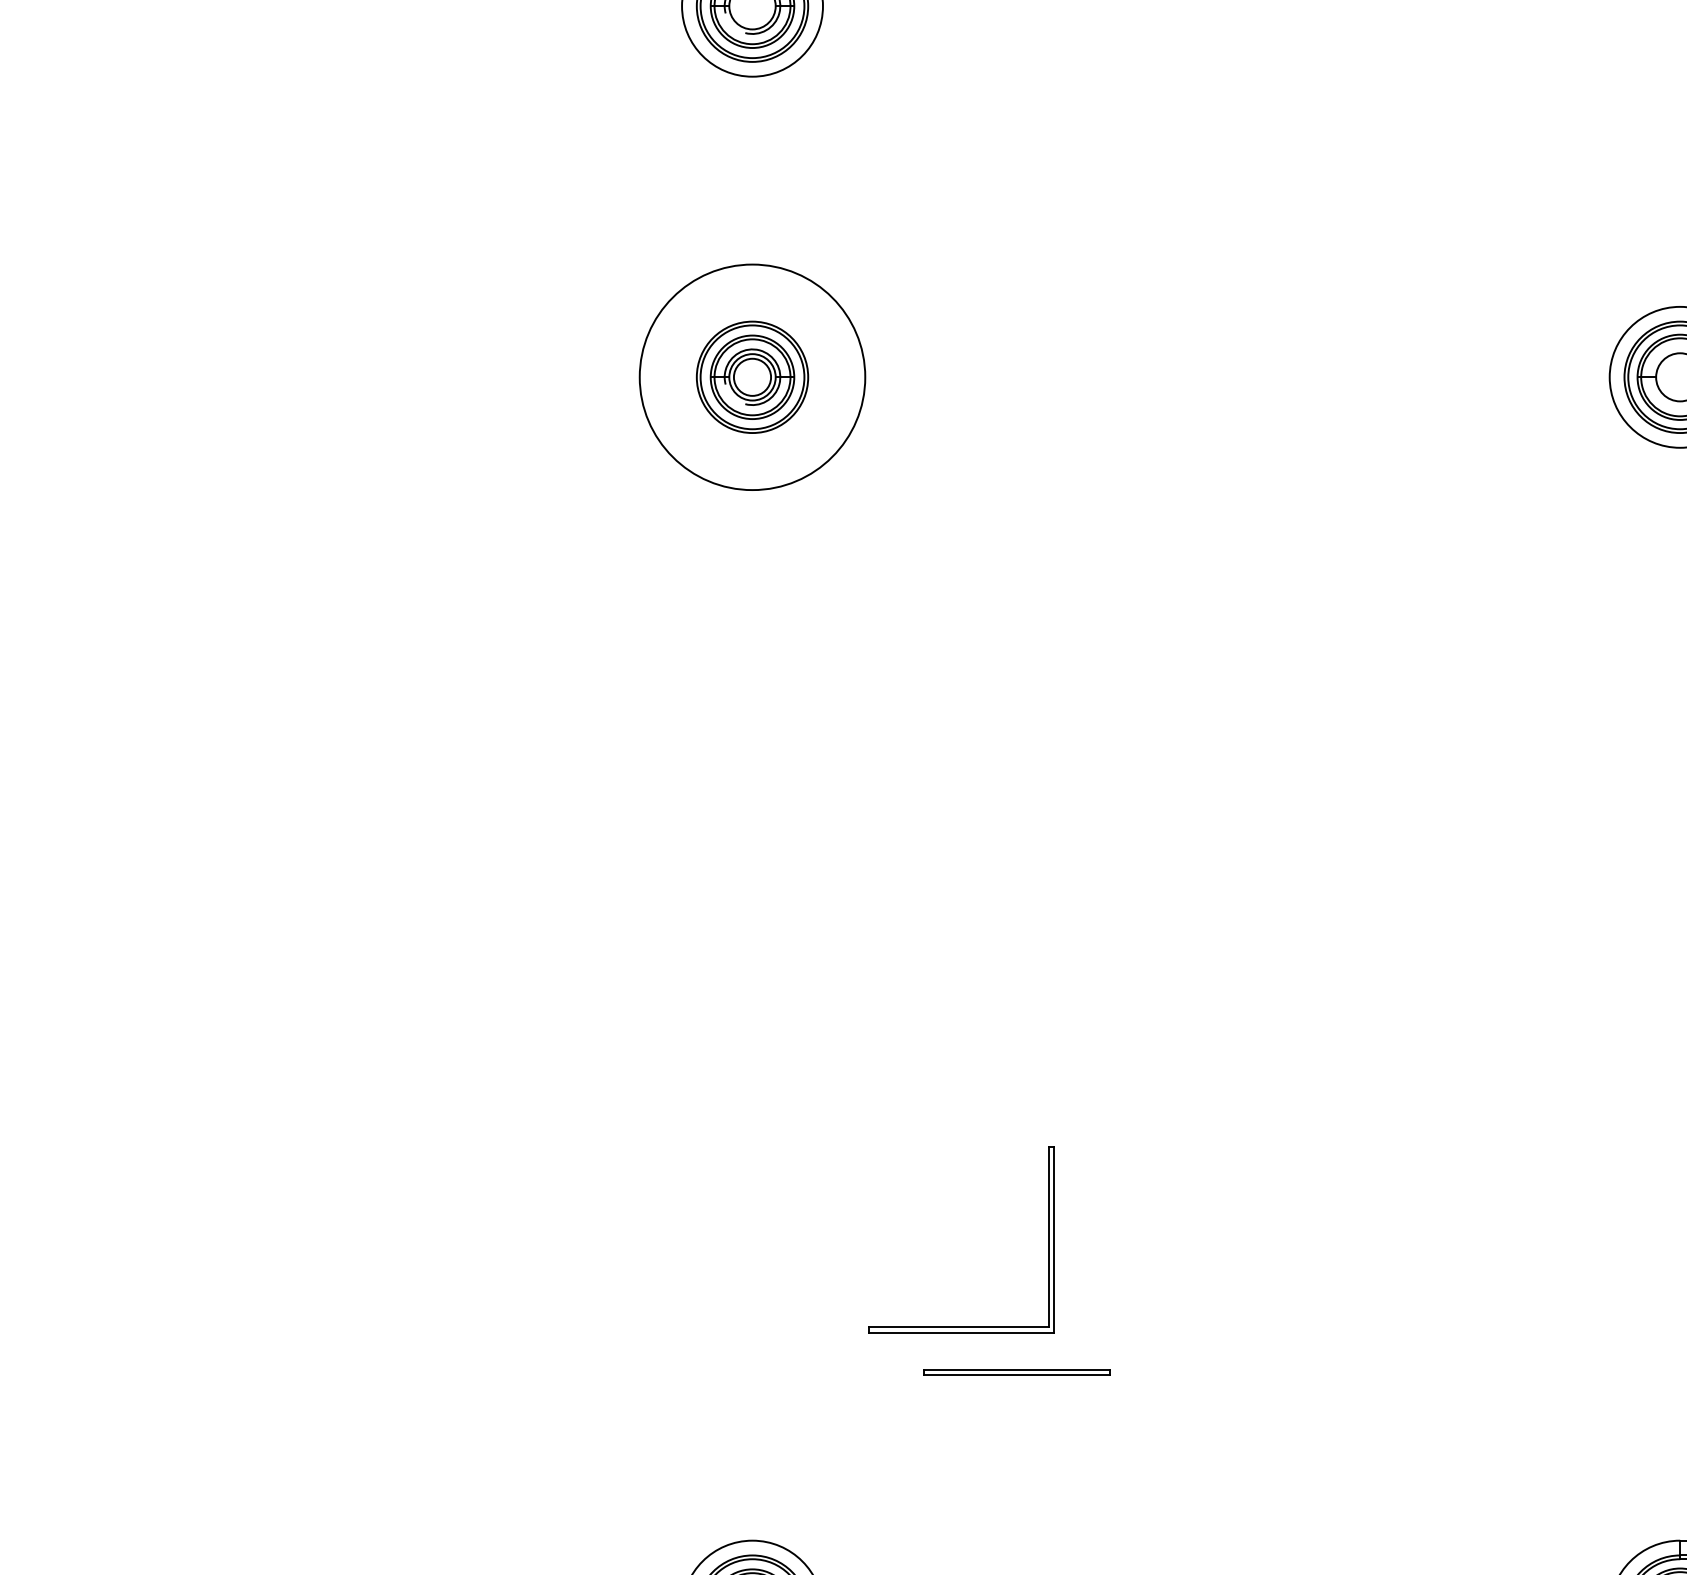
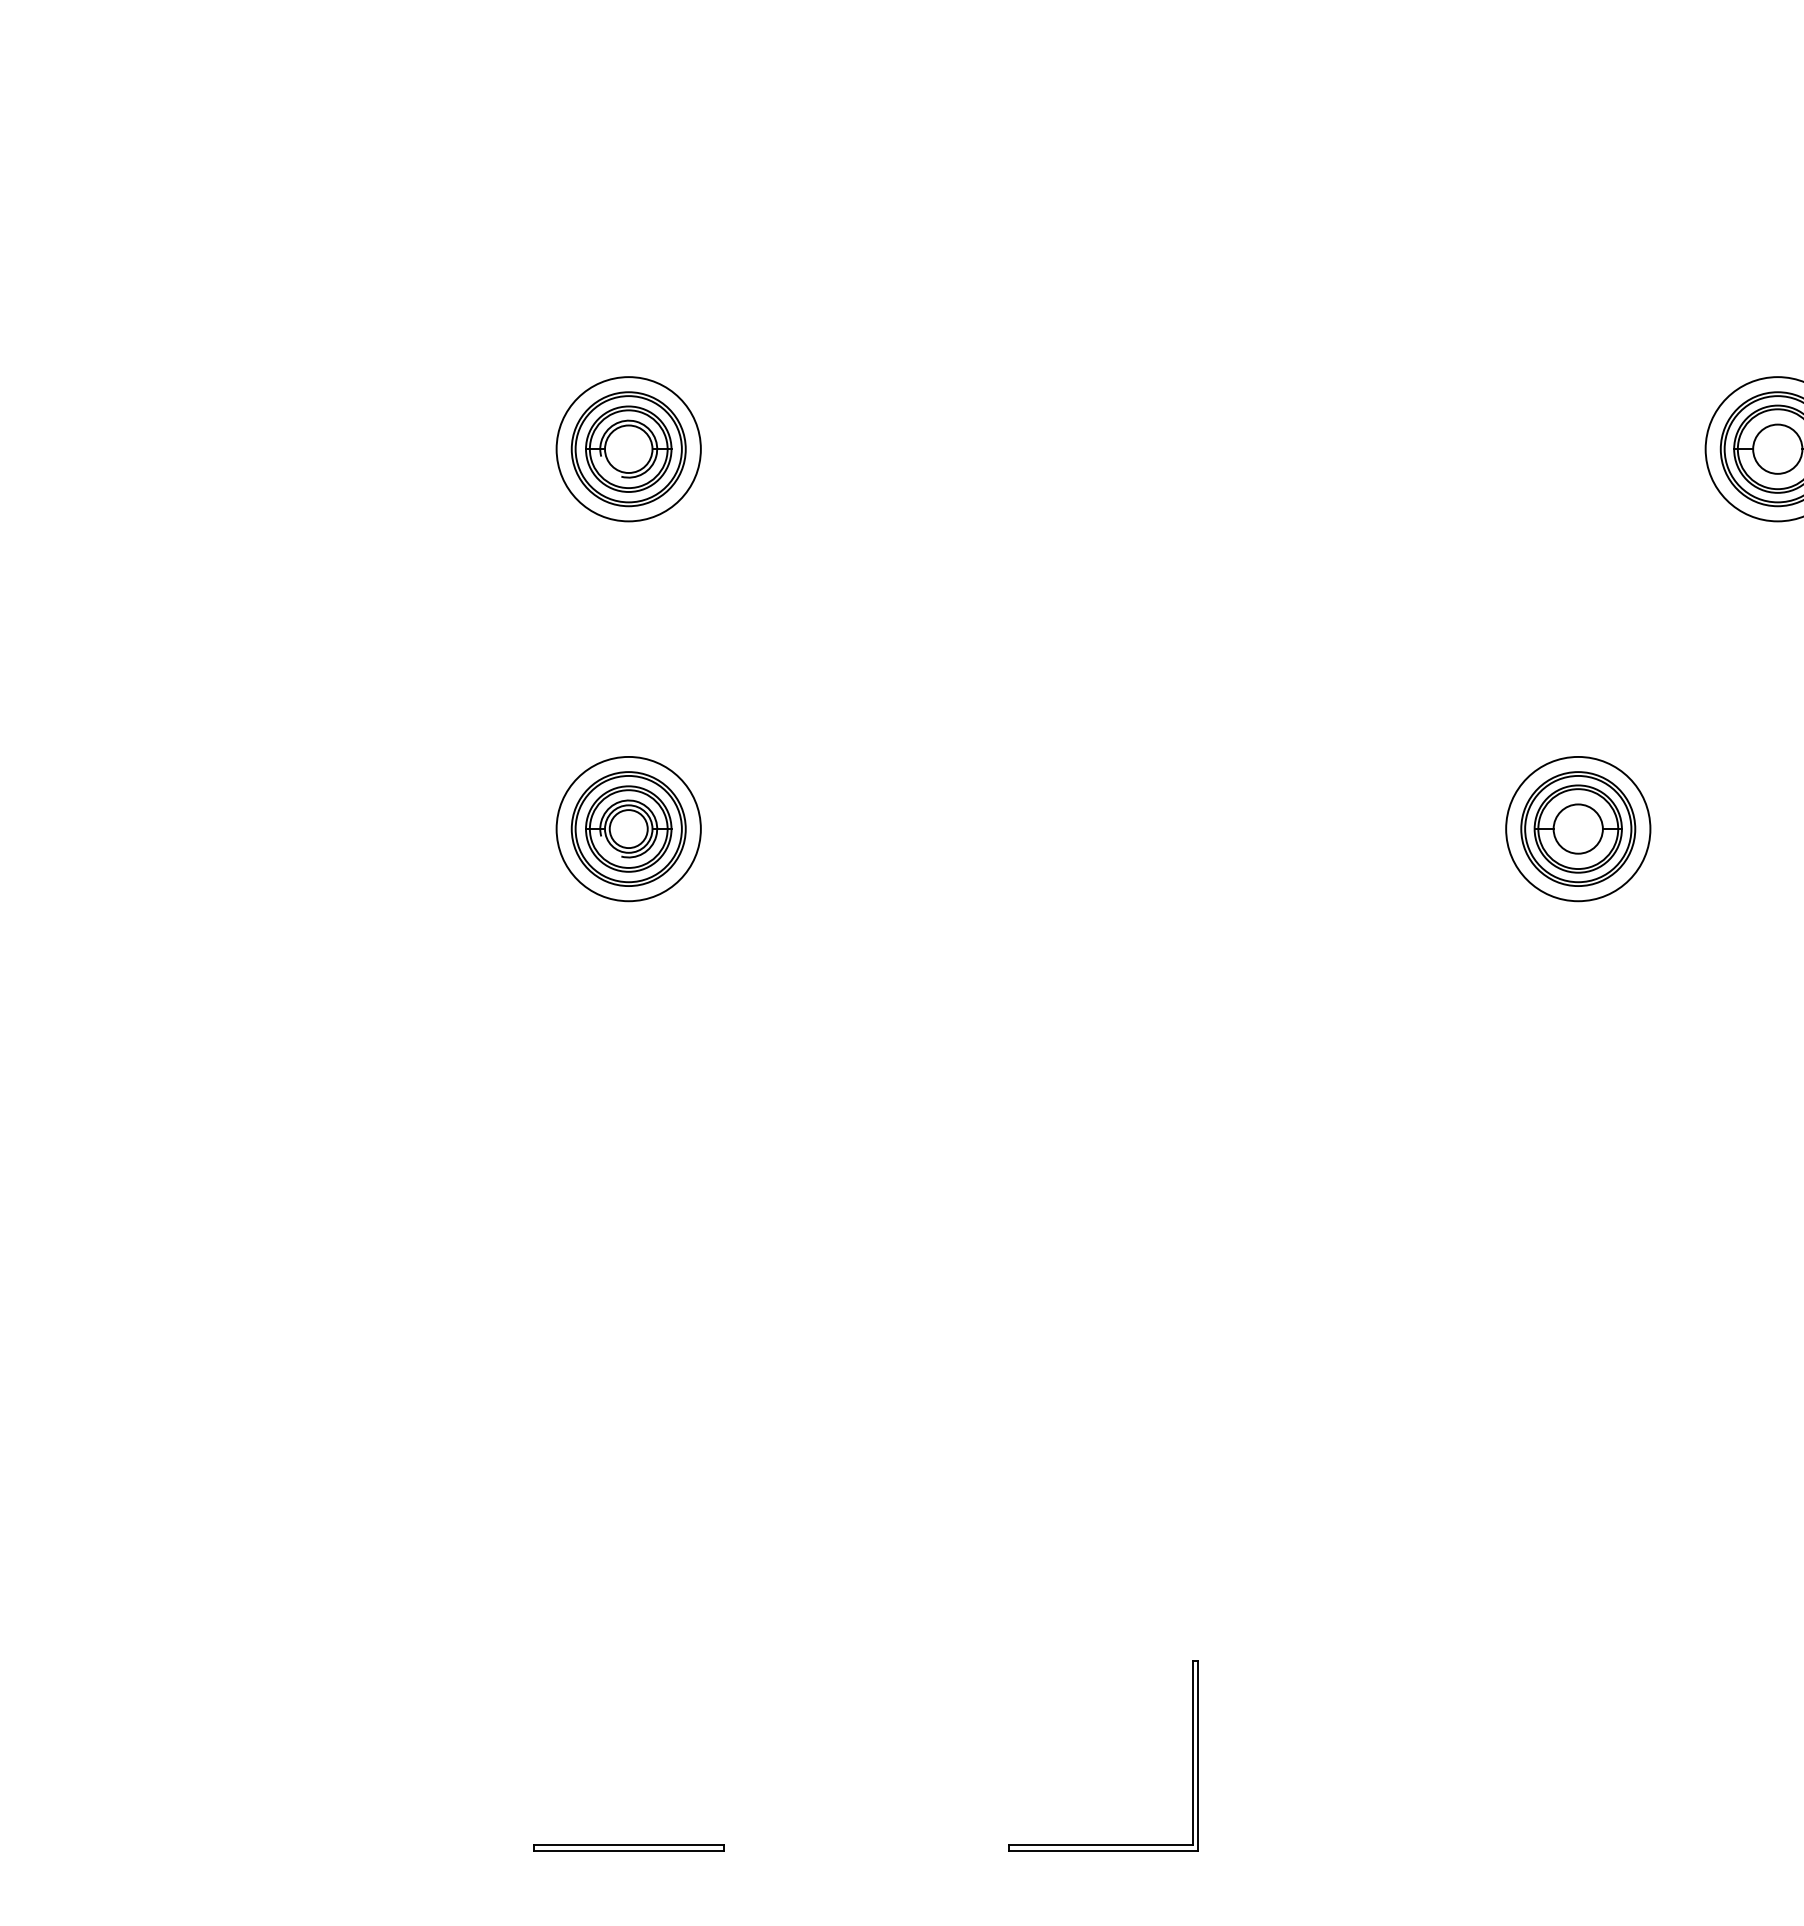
circle: (752, 376) -> (628, 828), size x0.62
part: (1048, 1239) -> (1192, 1755), moved
part: (1017, 1372) -> (628, 1847), moved

